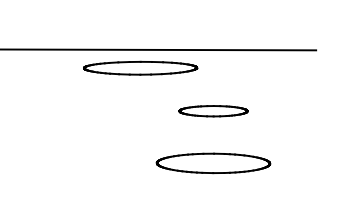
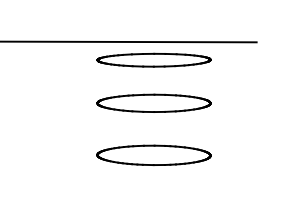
part: (140, 67) -> (154, 59), moved
part: (213, 110) -> (154, 102), size x1.67

